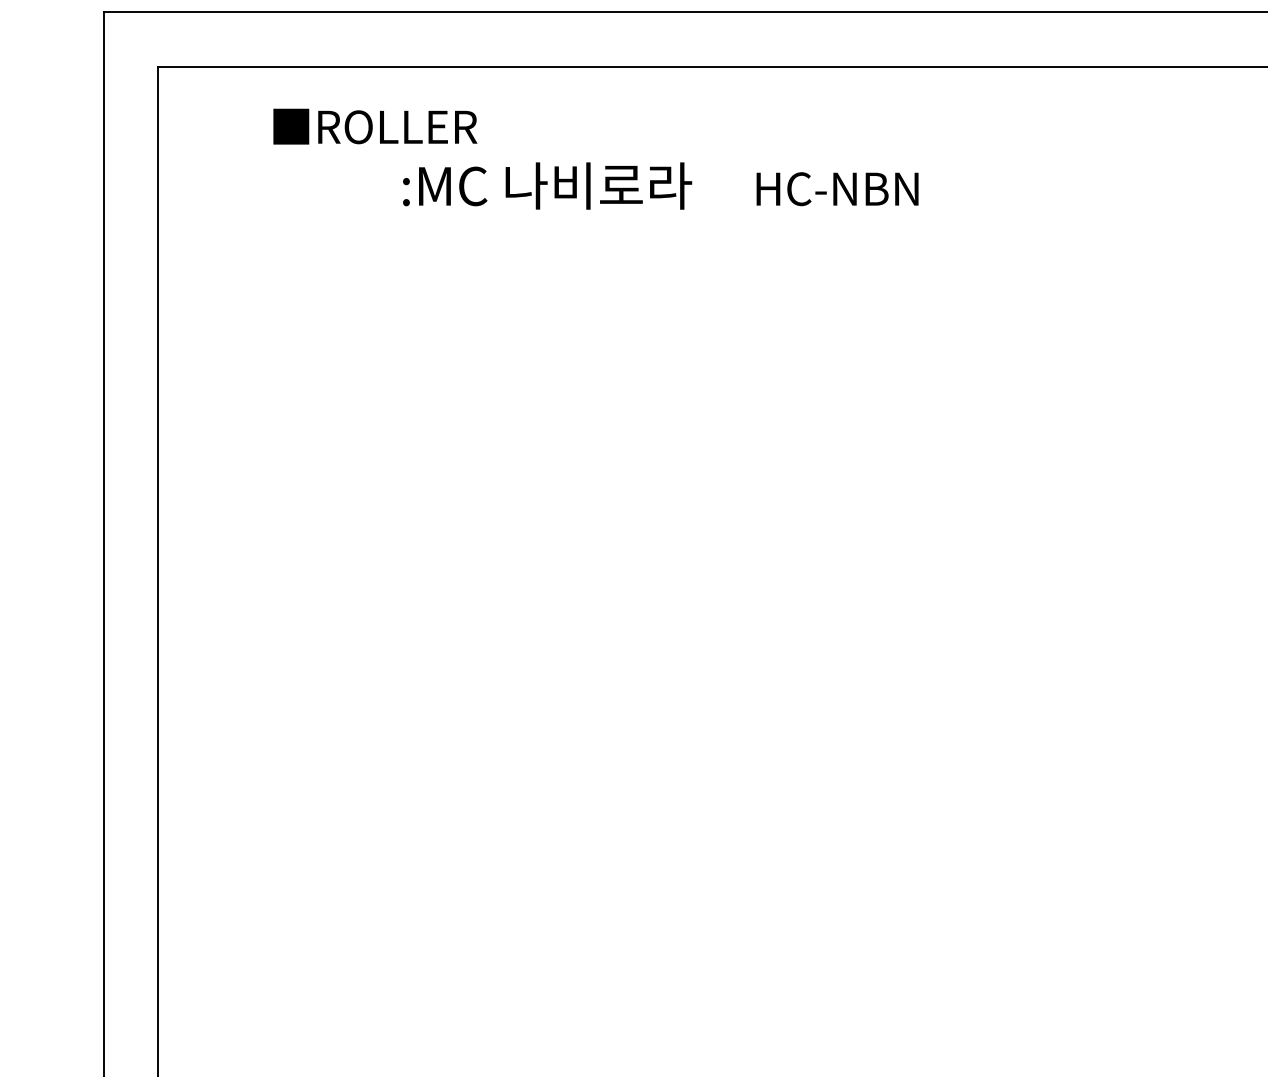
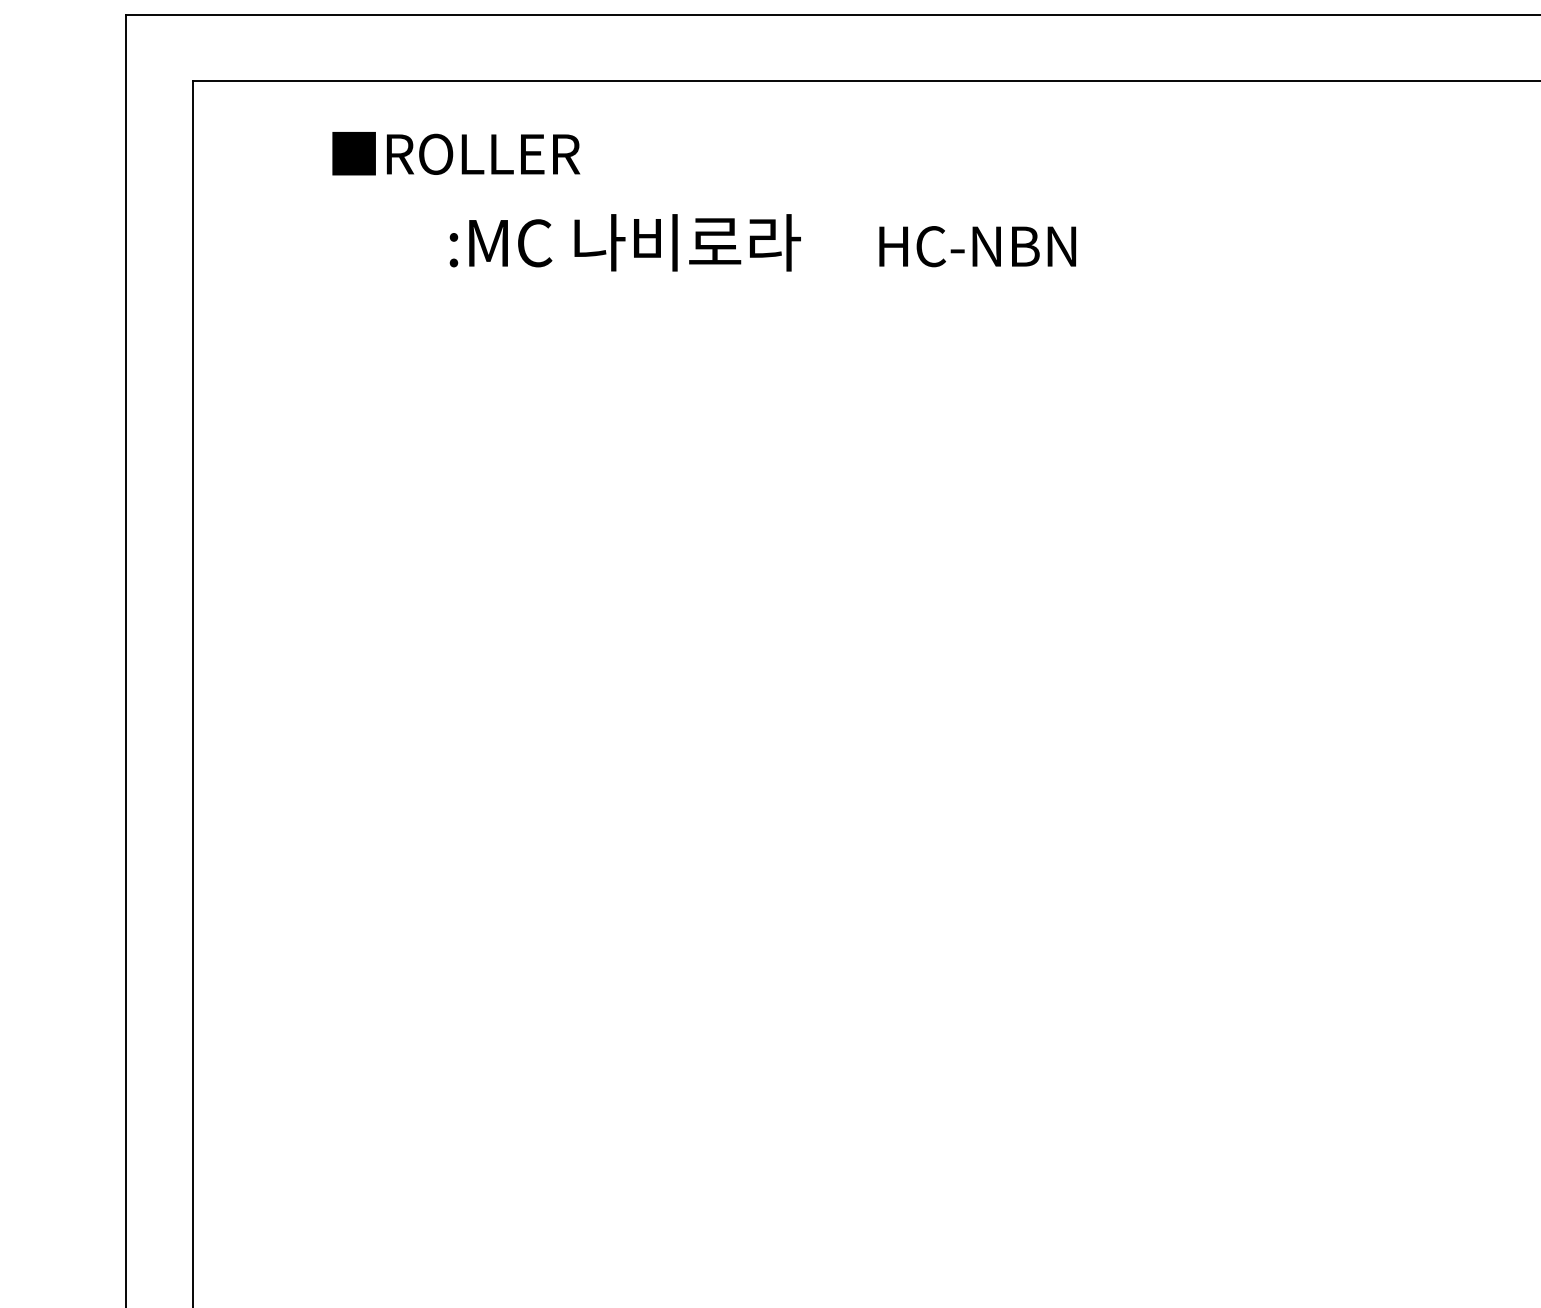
text: (660, 185) -> (762, 242), moved

